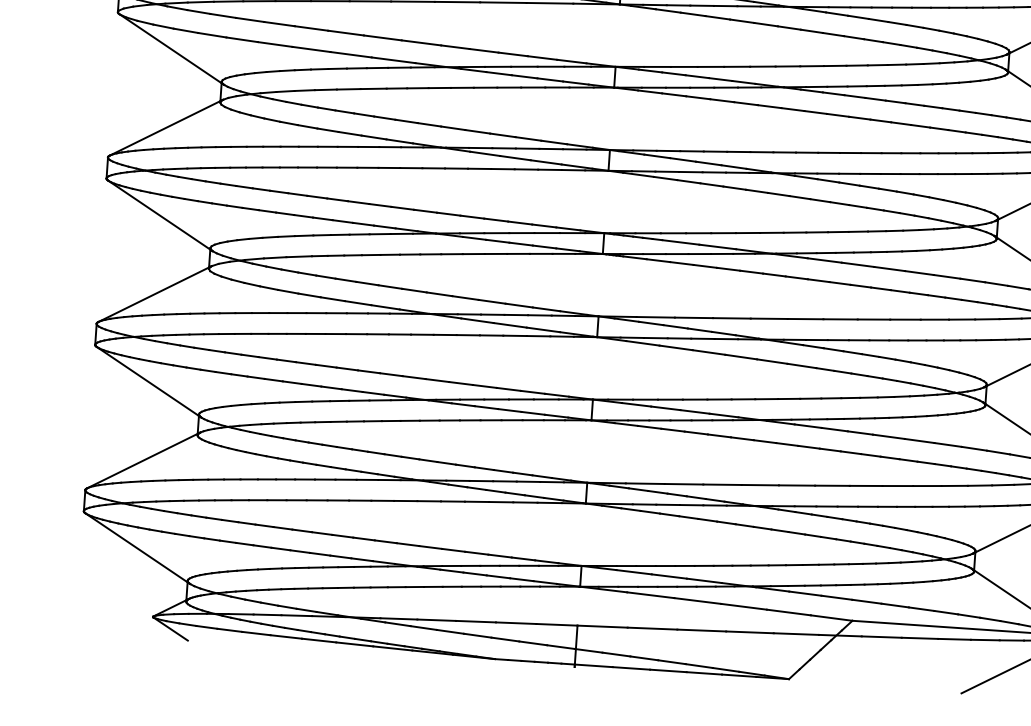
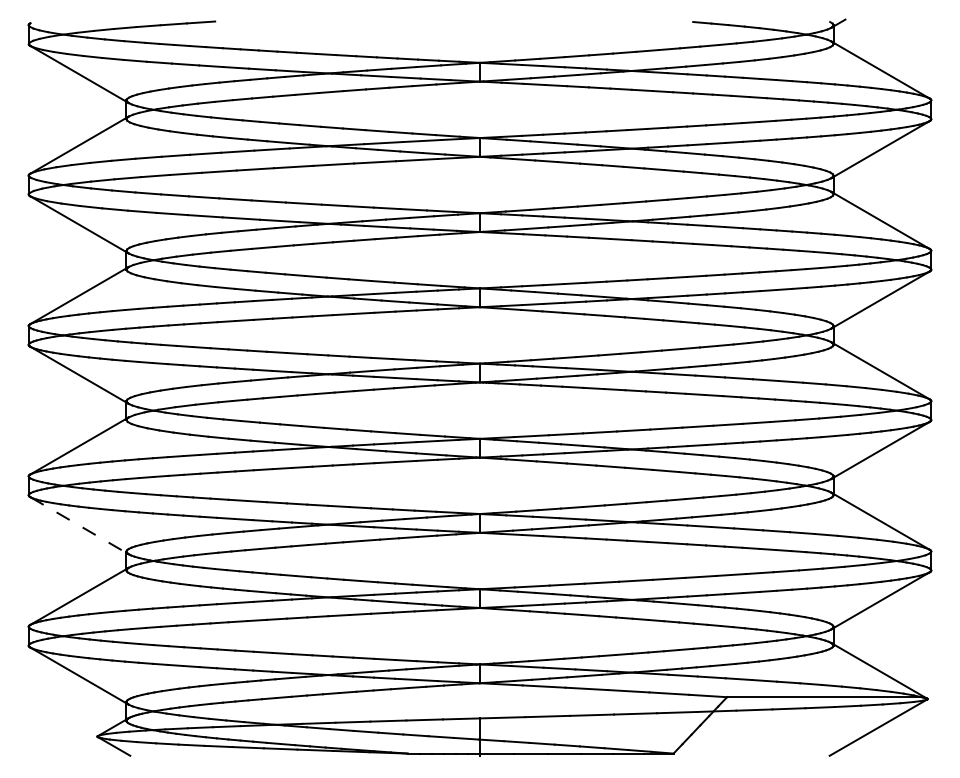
line: (147, 381) -> (78, 525), solid -> dashed

